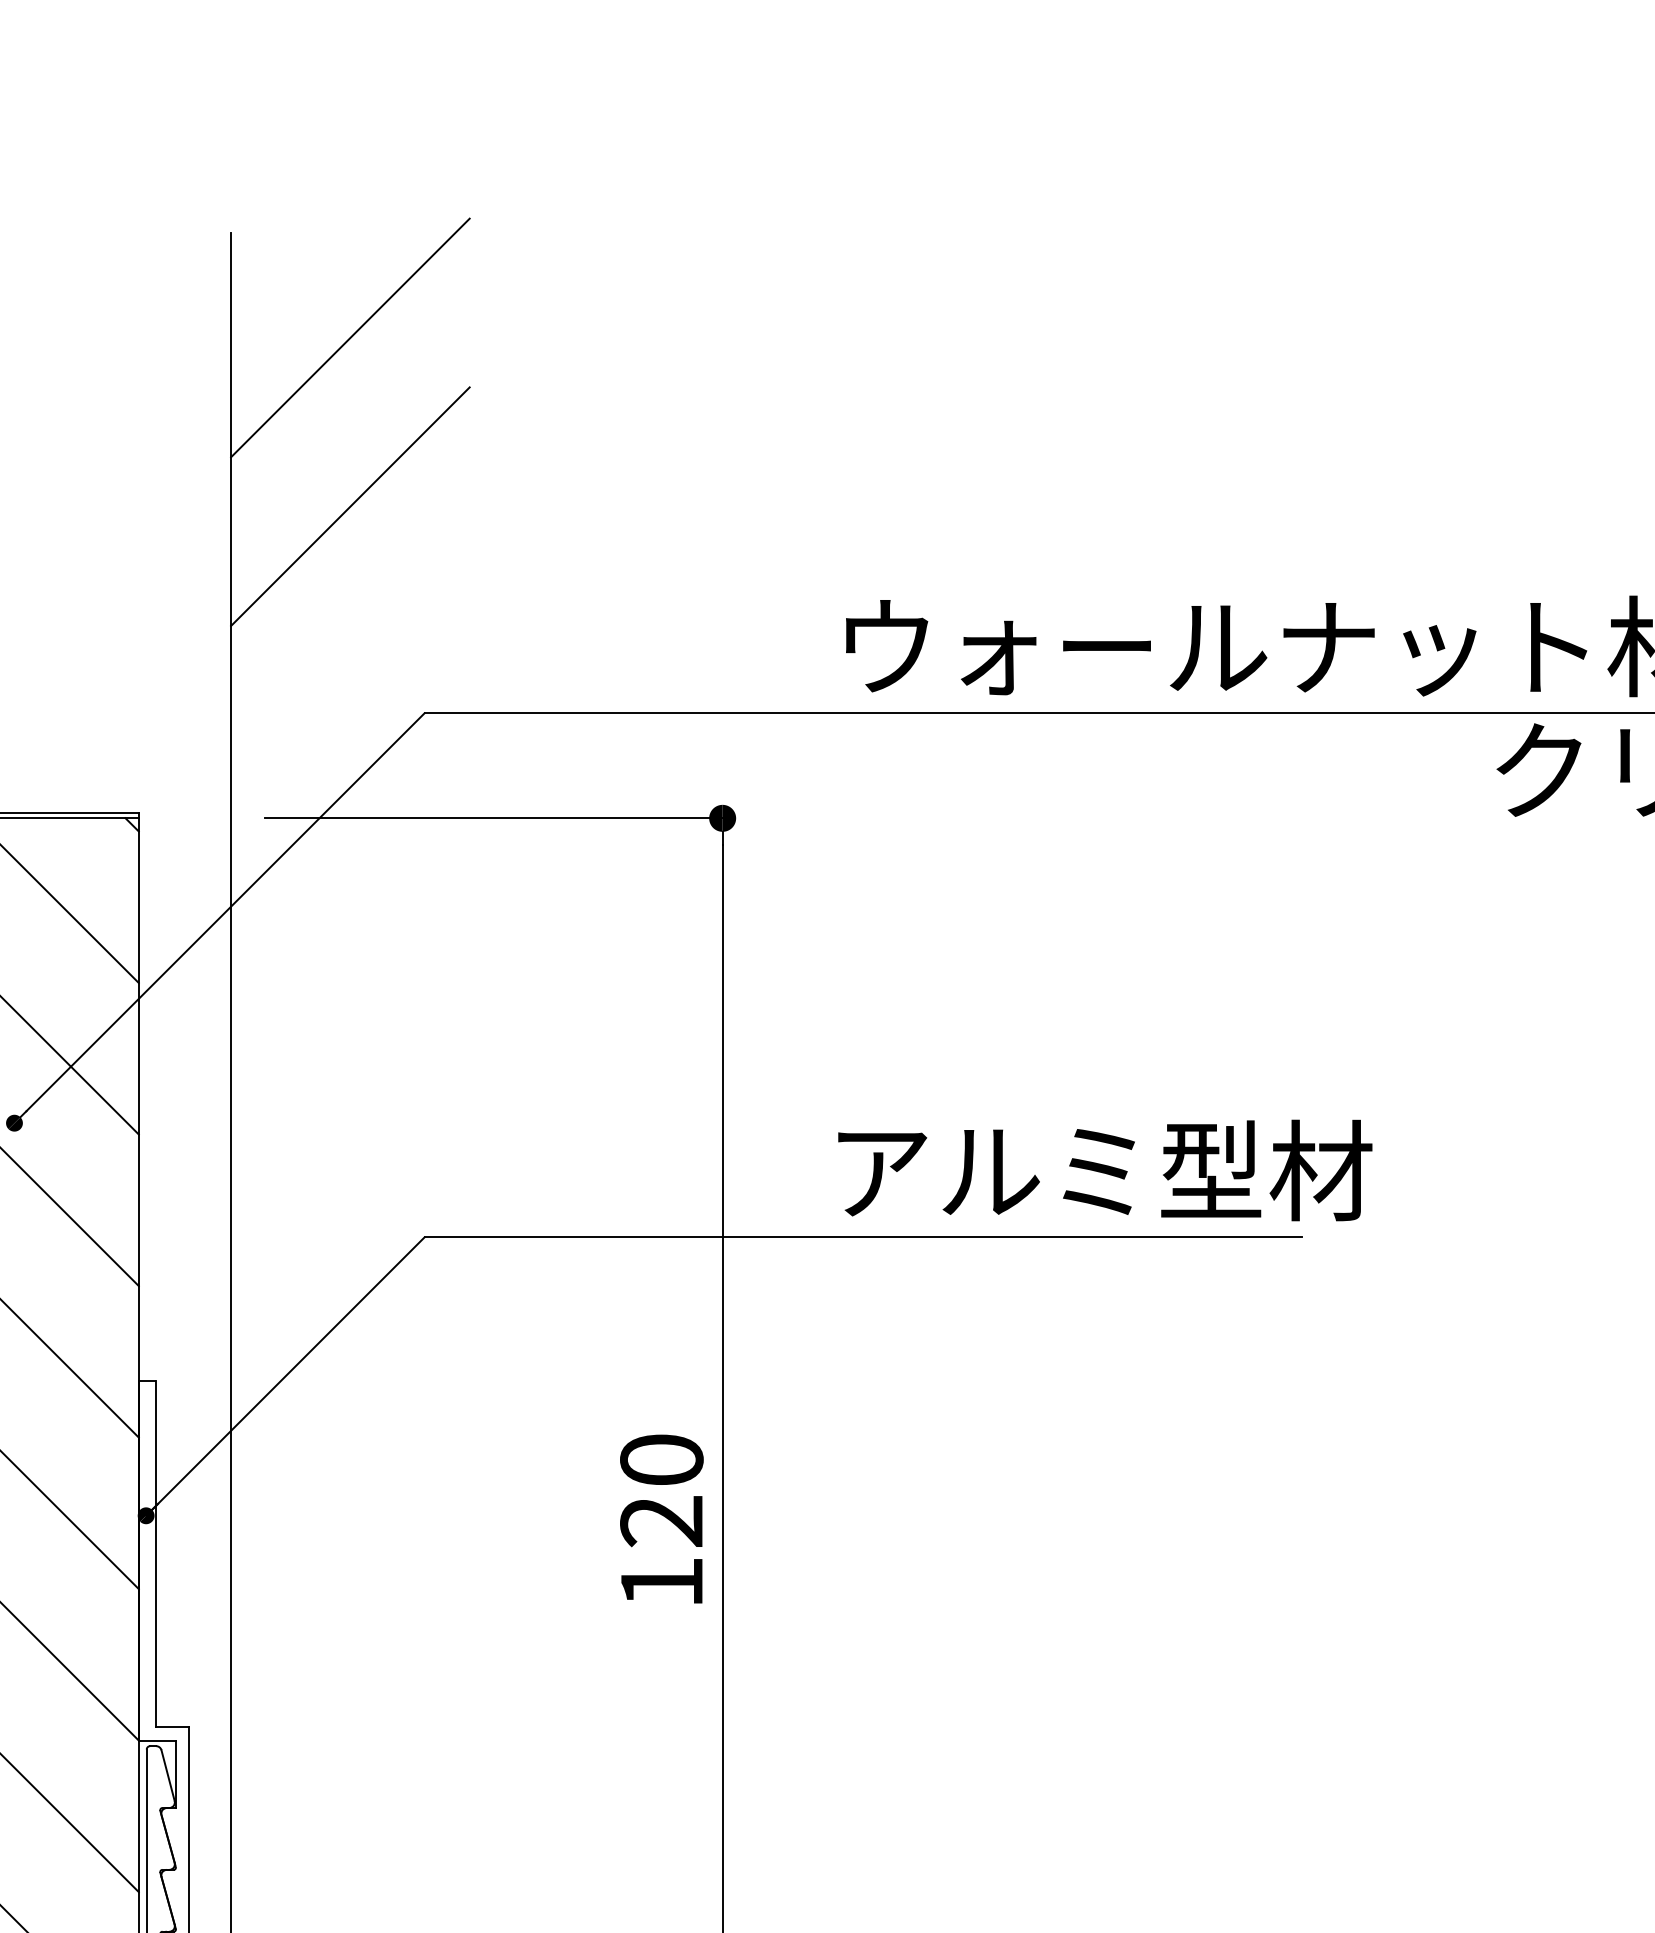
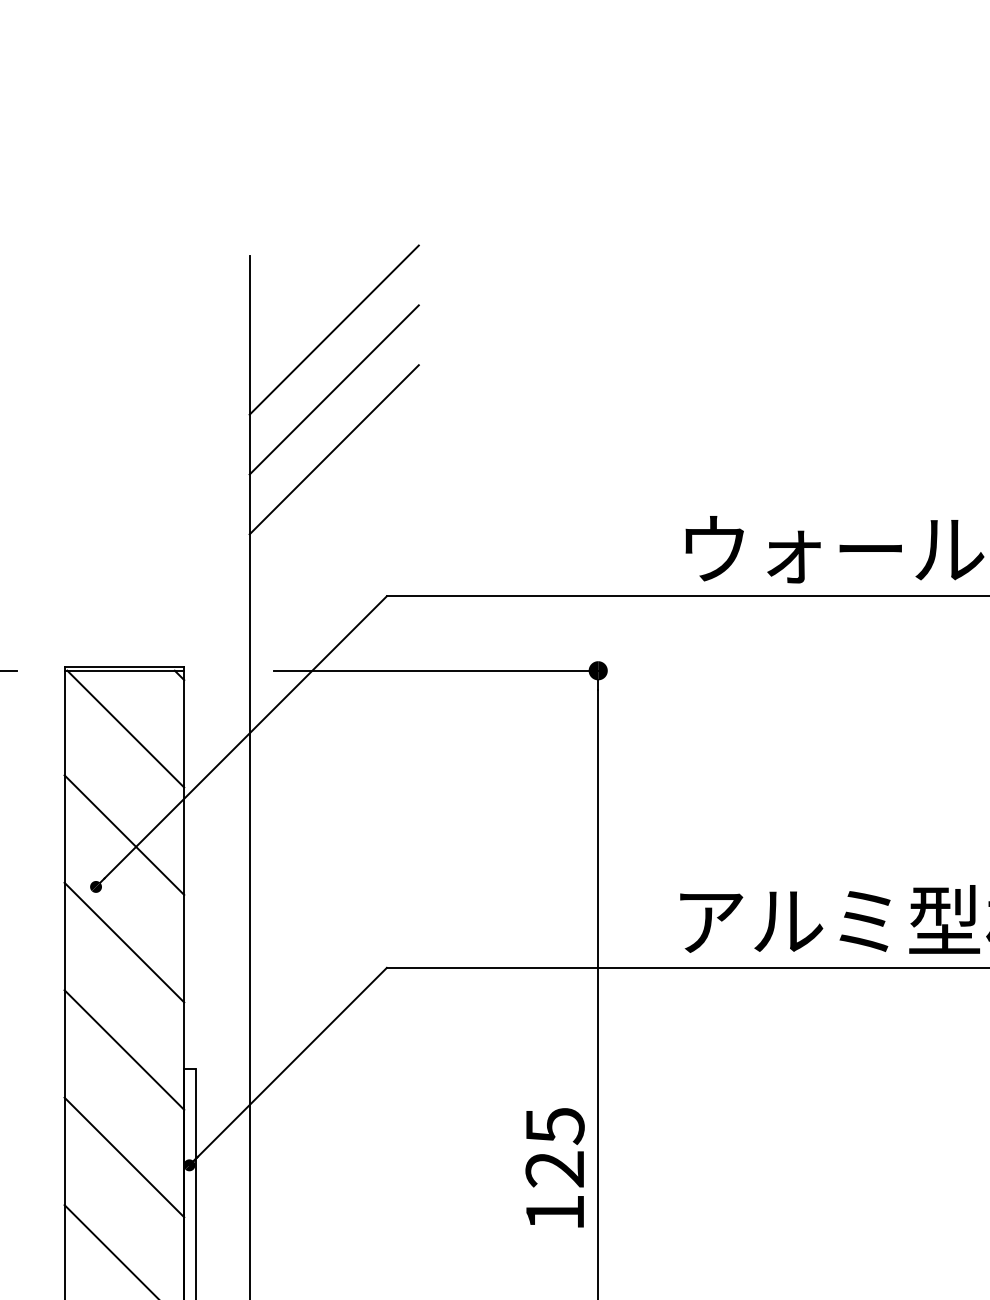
line: (350, 422) -> (334, 390), added
text: (661, 1460) -> (554, 1126), 120 -> 125

